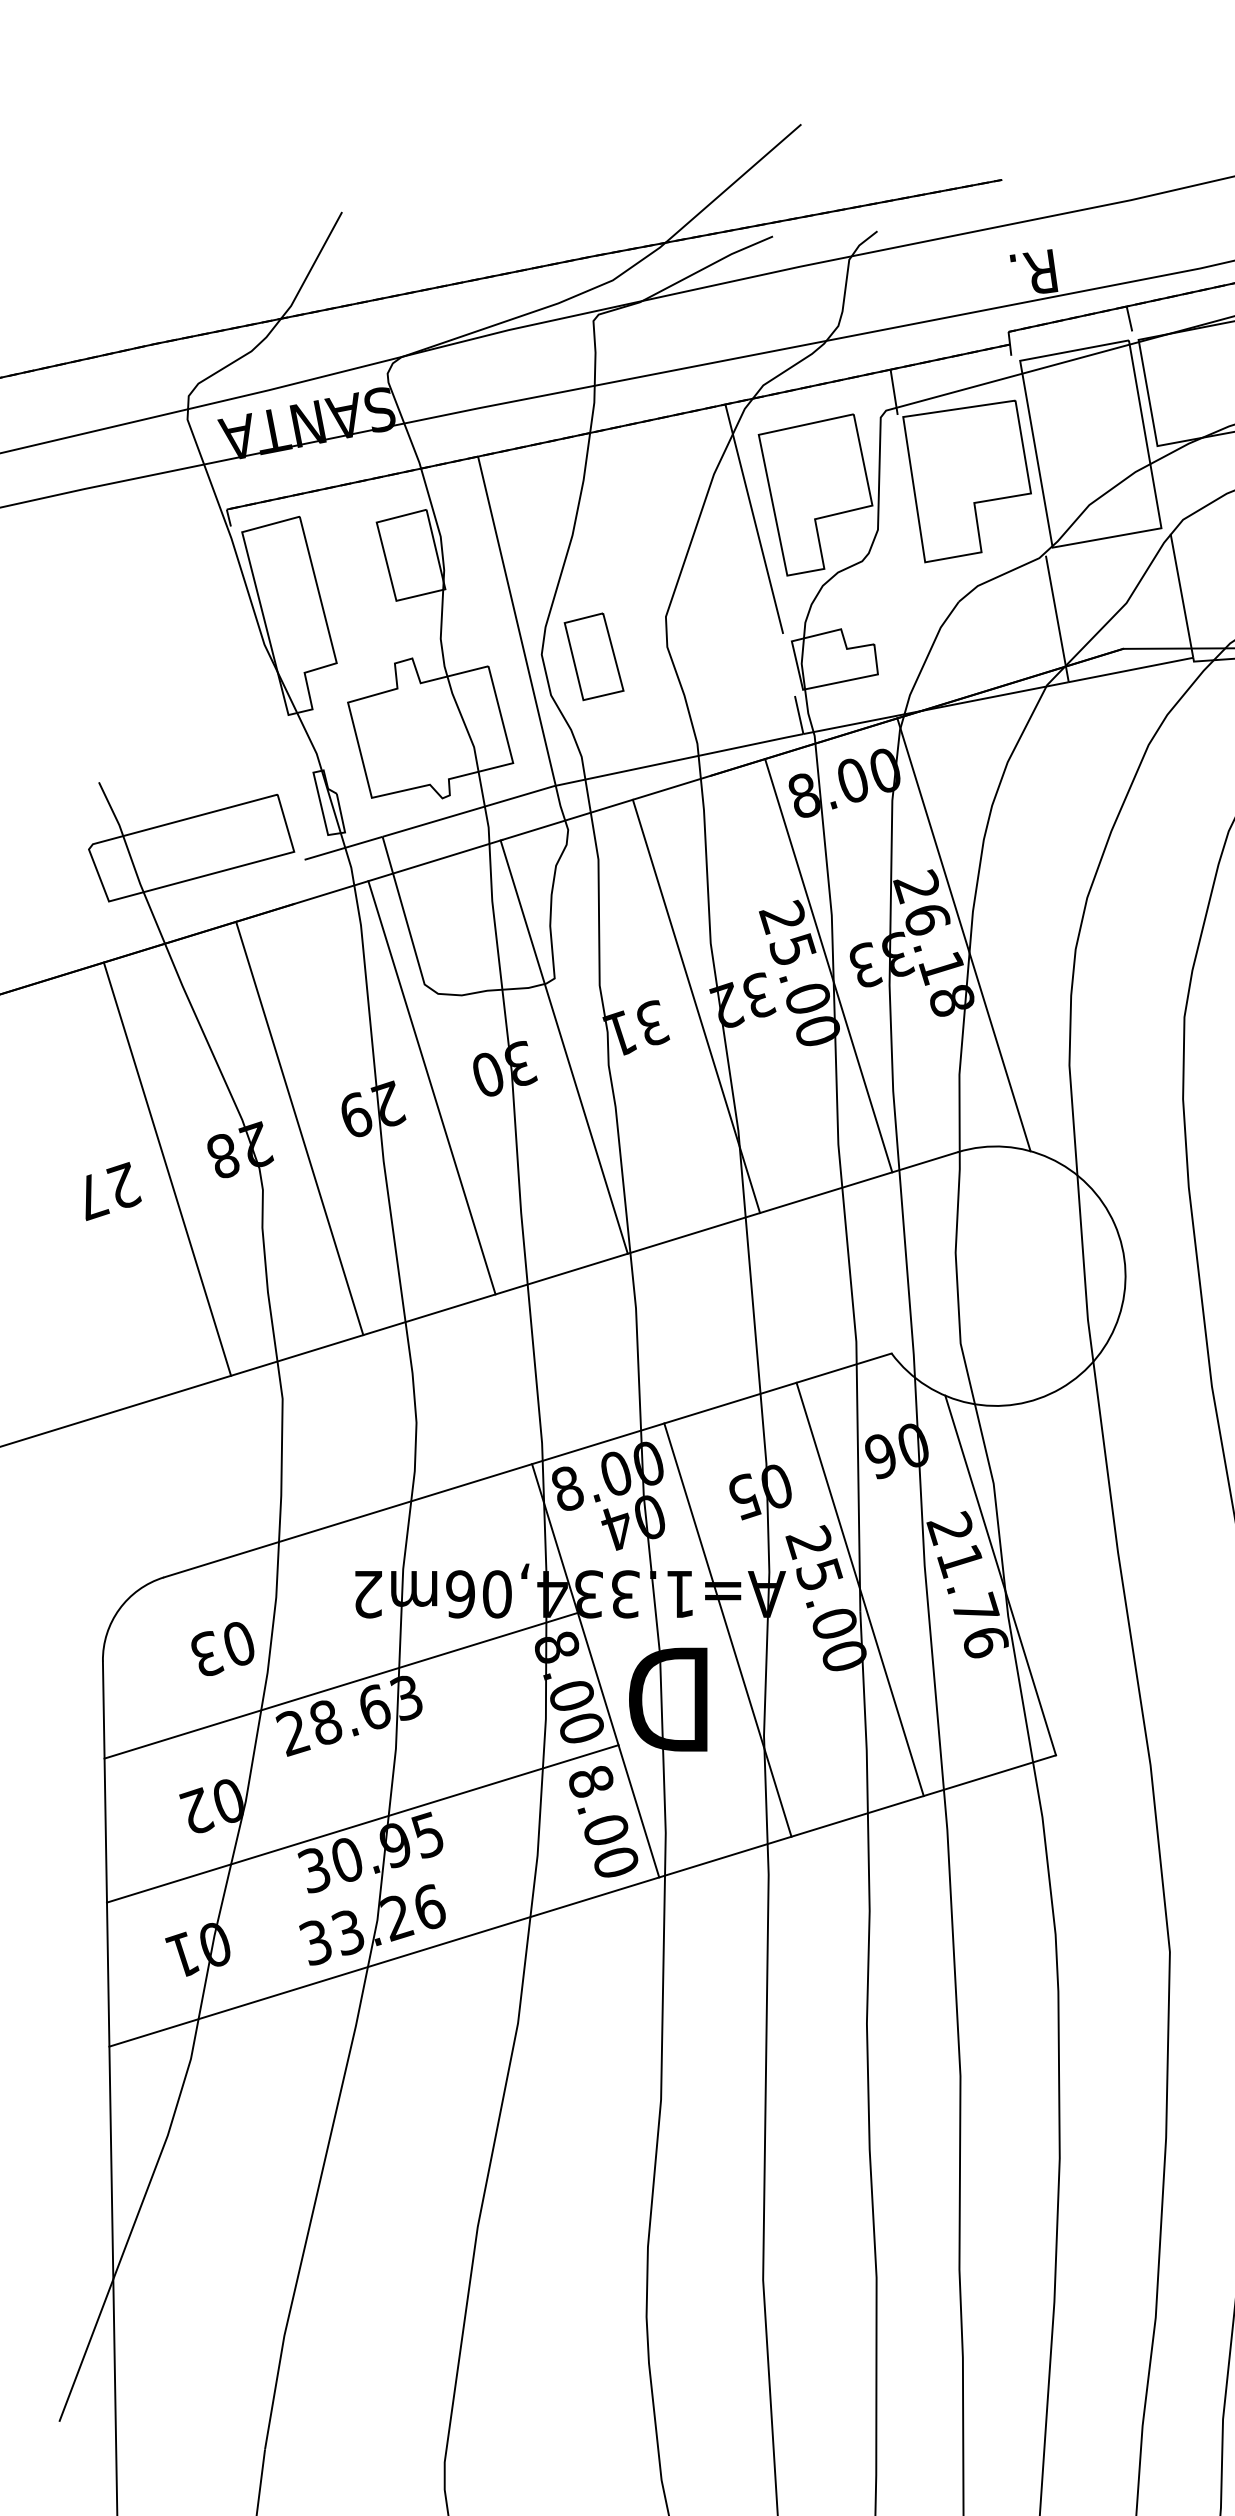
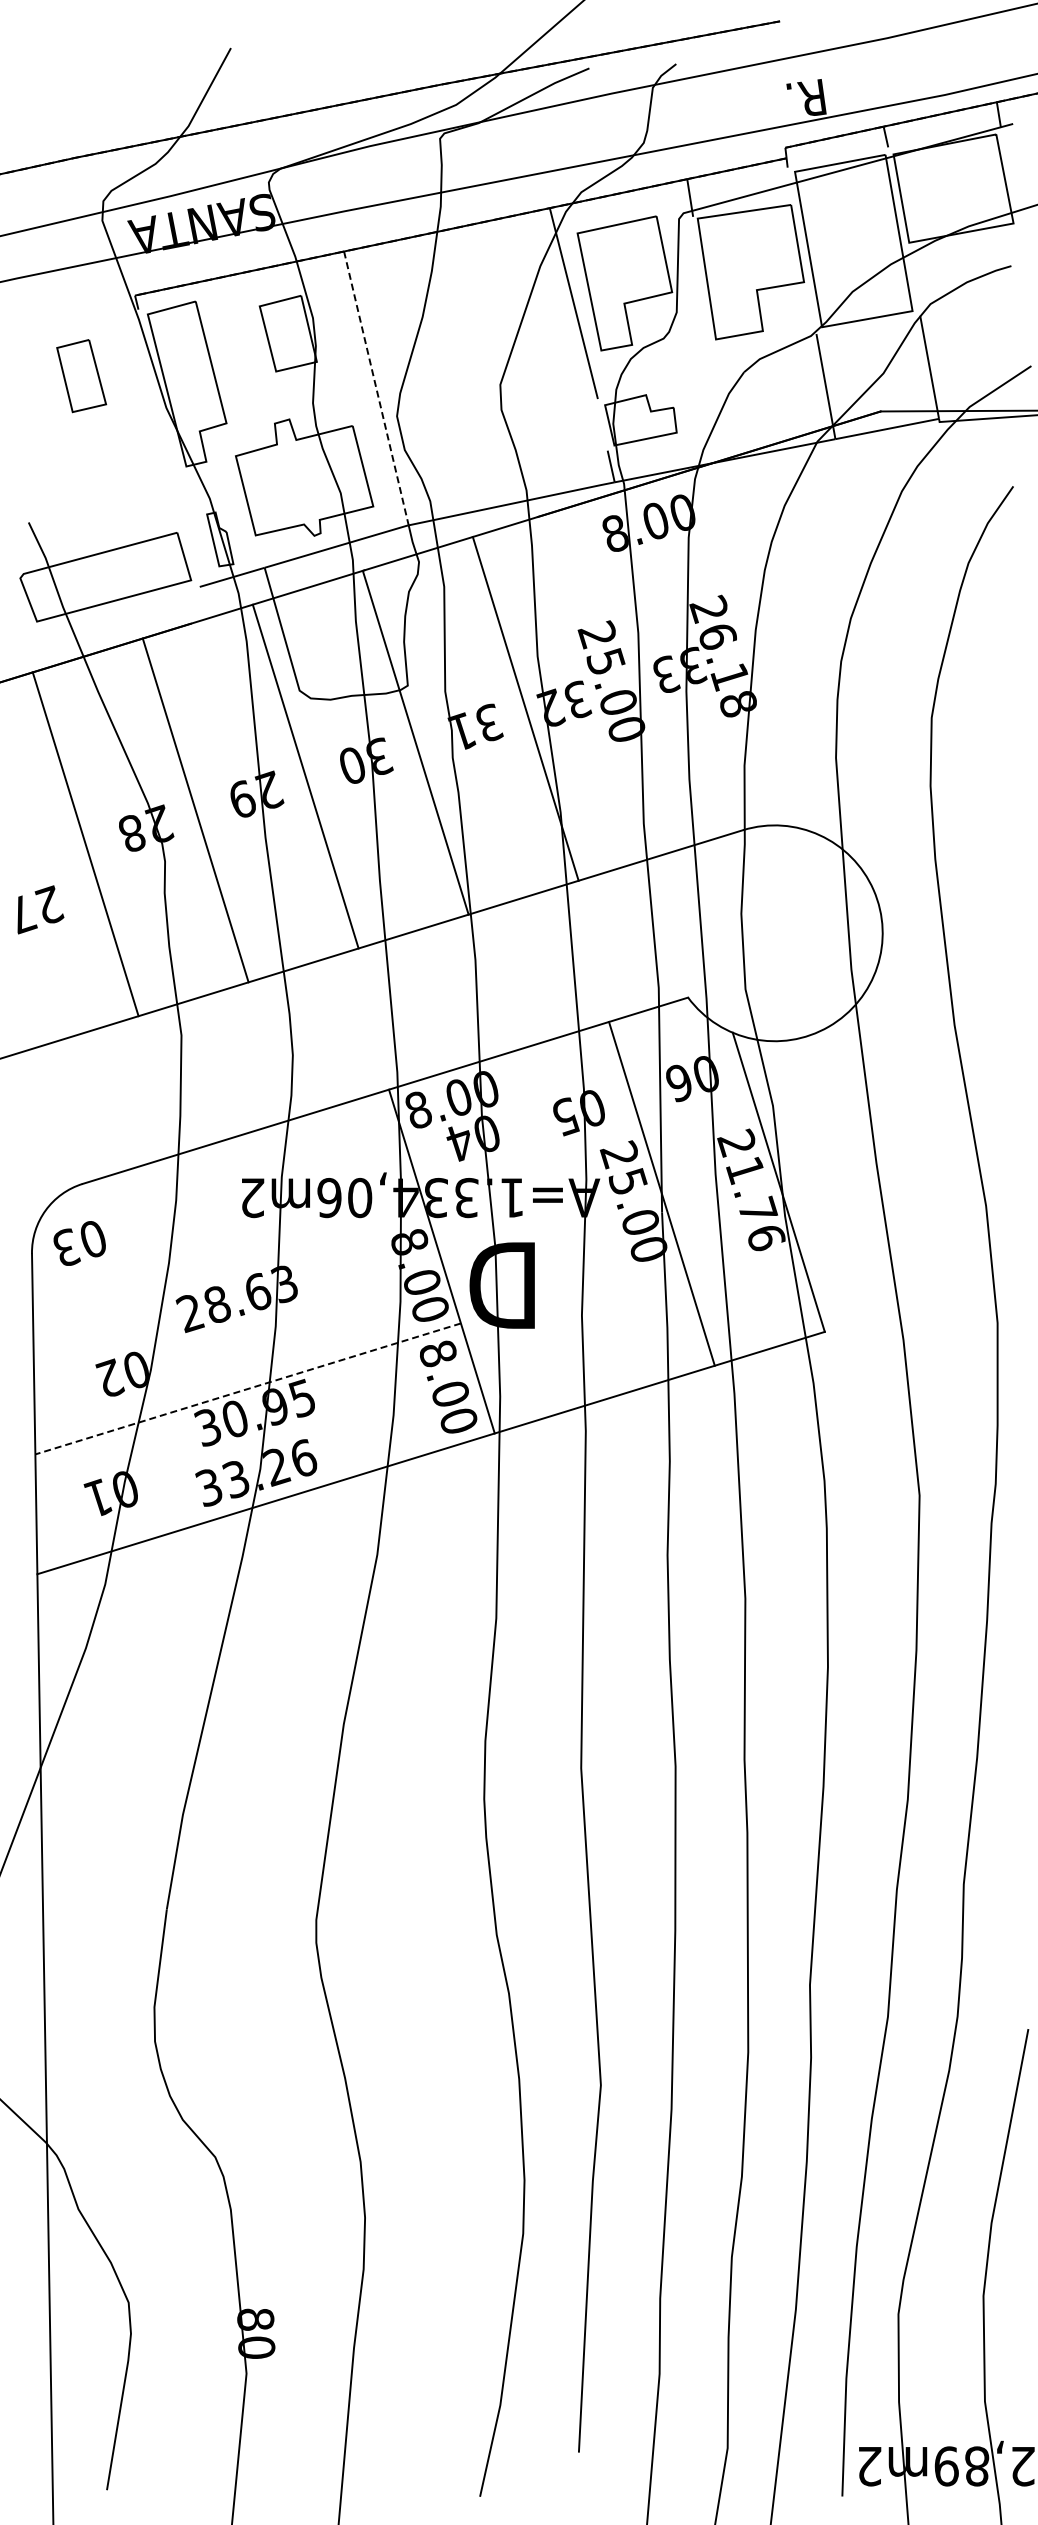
line: (517, 621) -> (376, 388), solid -> dashed
part: (593, 657) -> (81, 376), moved
line: (963, 935) -> (747, 649), removed
line: (828, 965) -> (635, 674), removed
text: (113, 1191) -> (40, 909), moved
line: (727, 1629) -> (551, 1227), removed
text: (222, 1649) -> (79, 1243), moved
line: (341, 1685) -> (230, 1273), removed
line: (363, 1823) -> (248, 1388), solid -> dashed

